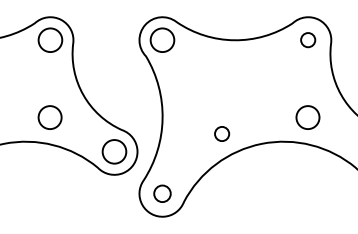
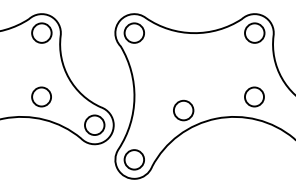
circle: (307, 39) -> (254, 32), size x1.67
circle: (221, 133) -> (183, 110), size x1.67
circle: (162, 193) -> (134, 159), size x1.43

